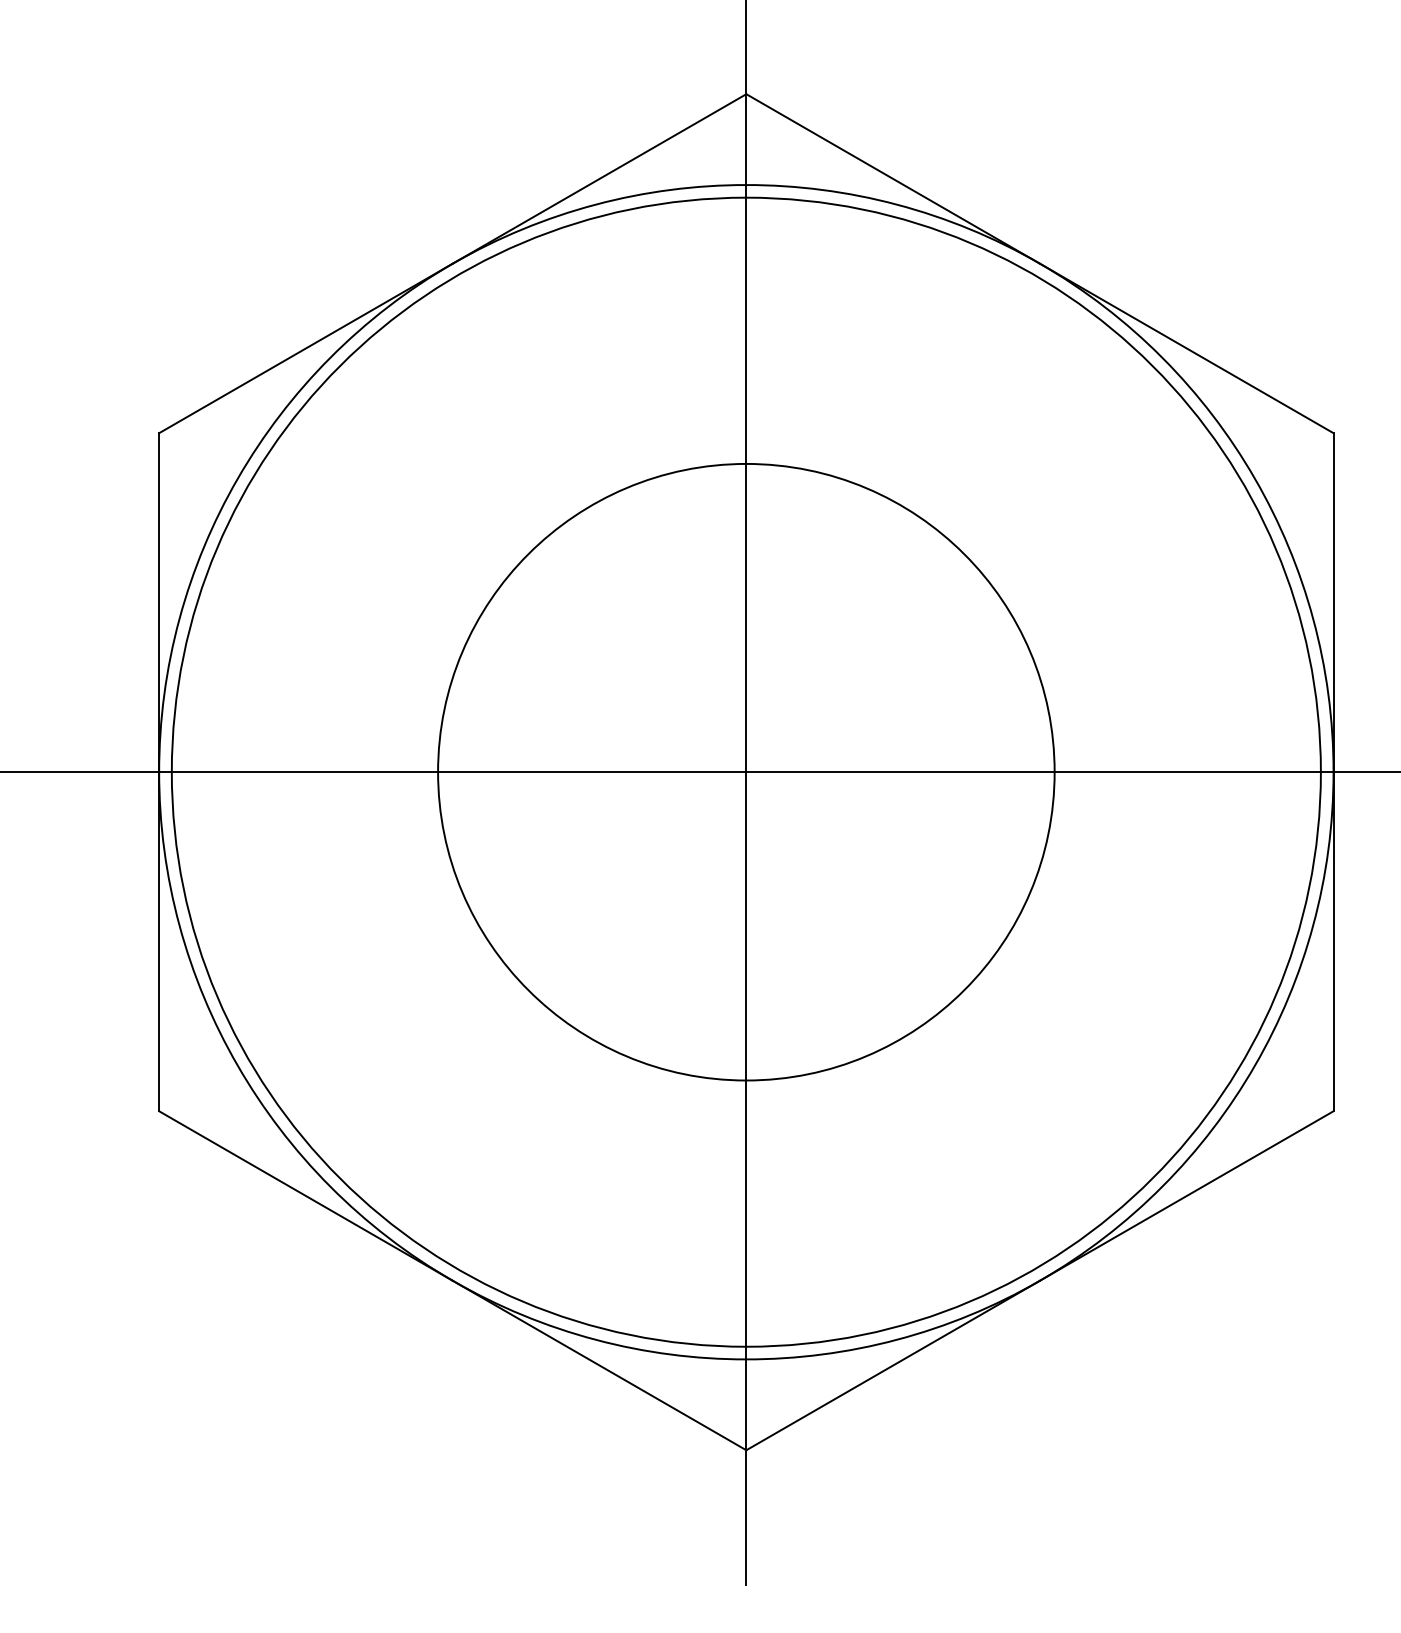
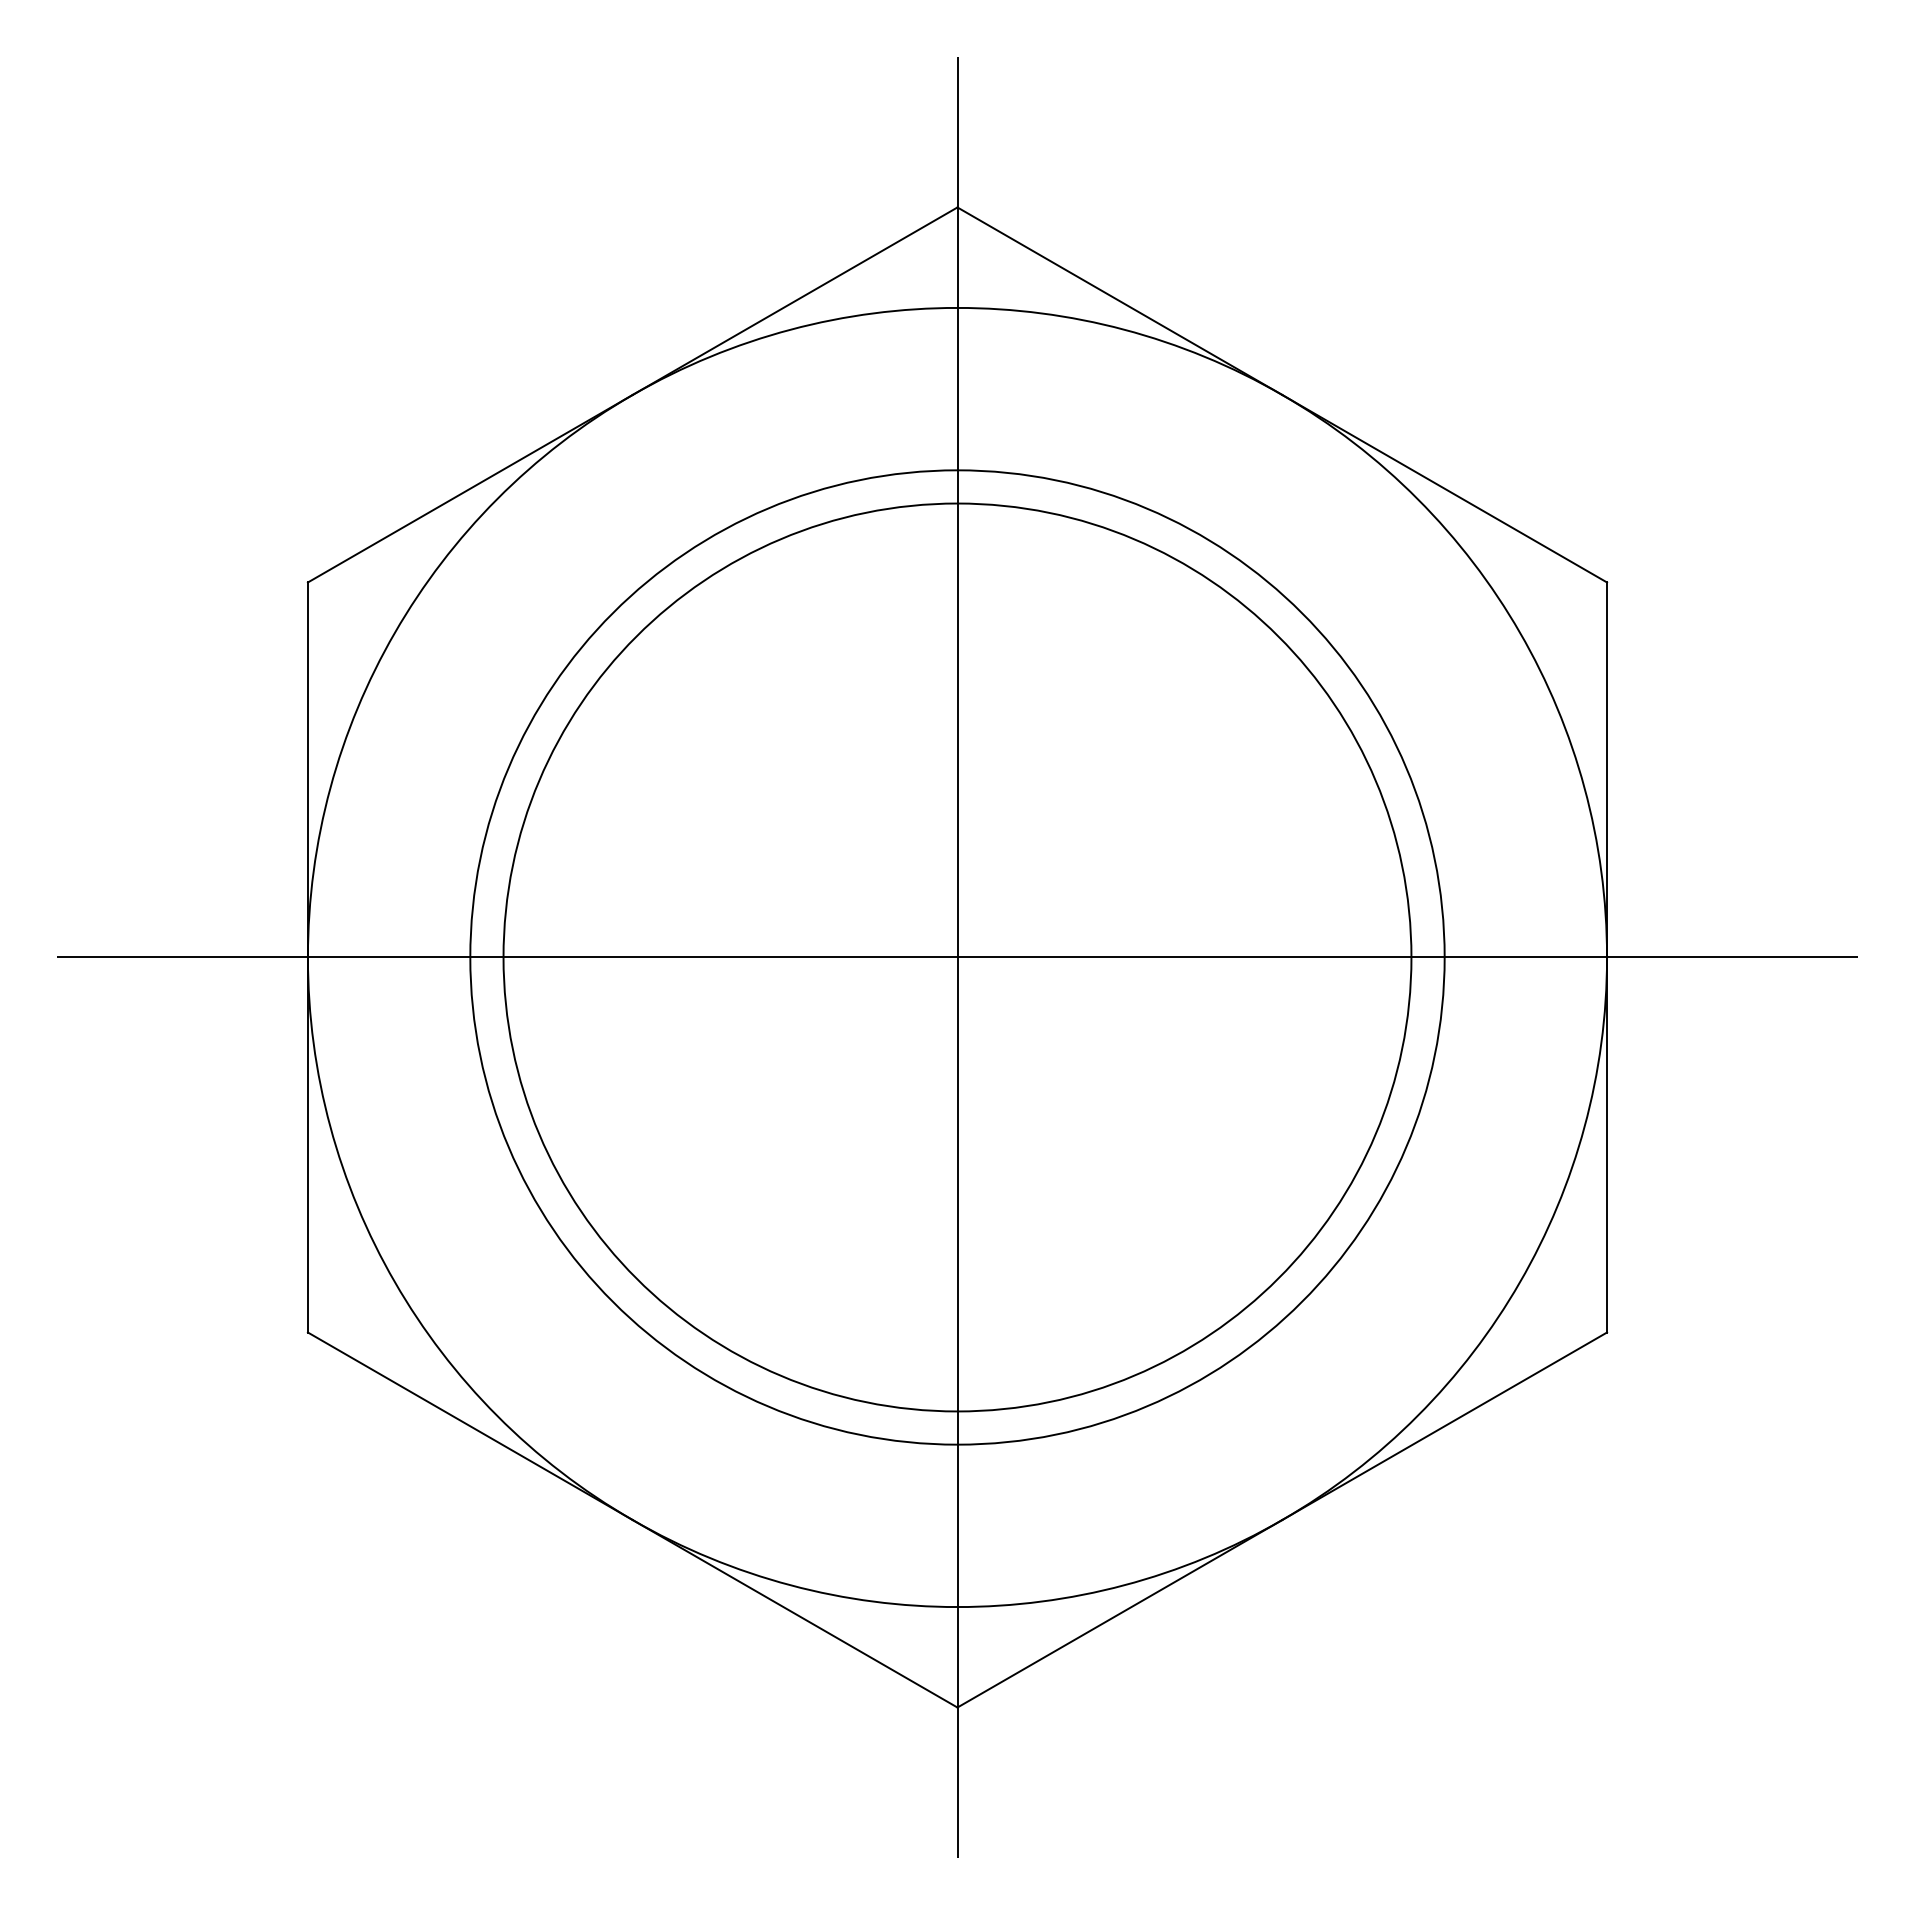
circle: (746, 772) -> (957, 957), size x0.71
circle: (746, 772) -> (957, 957), size x1.43

